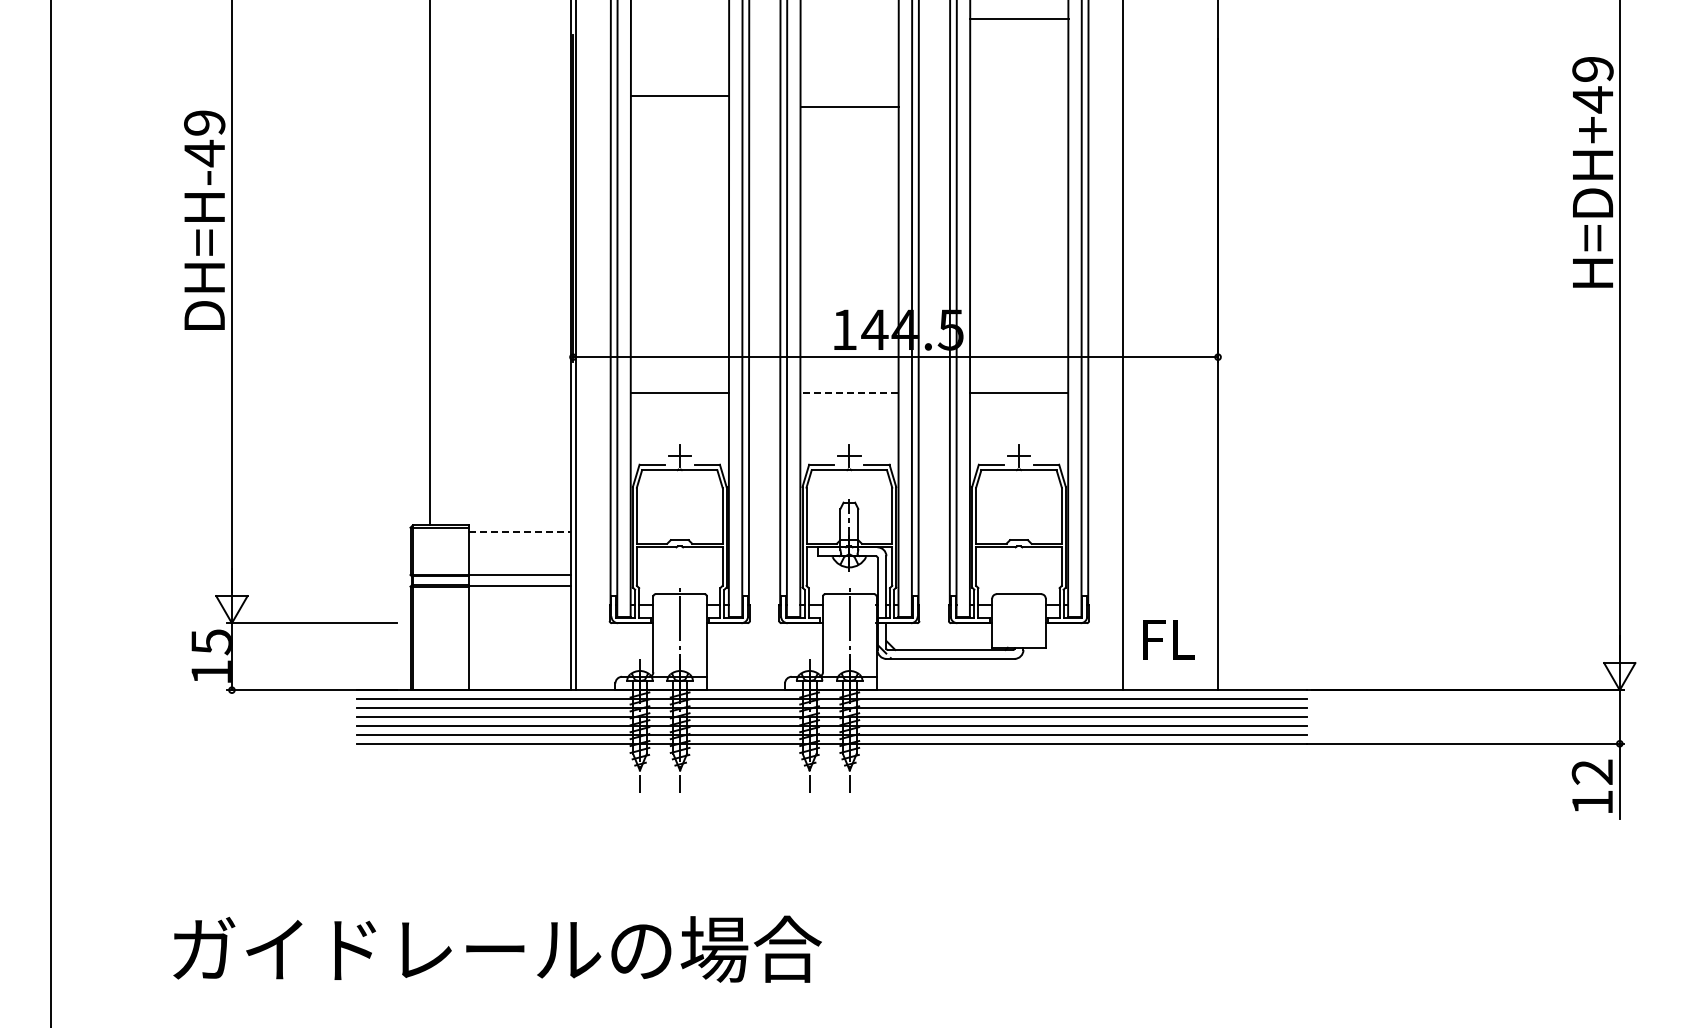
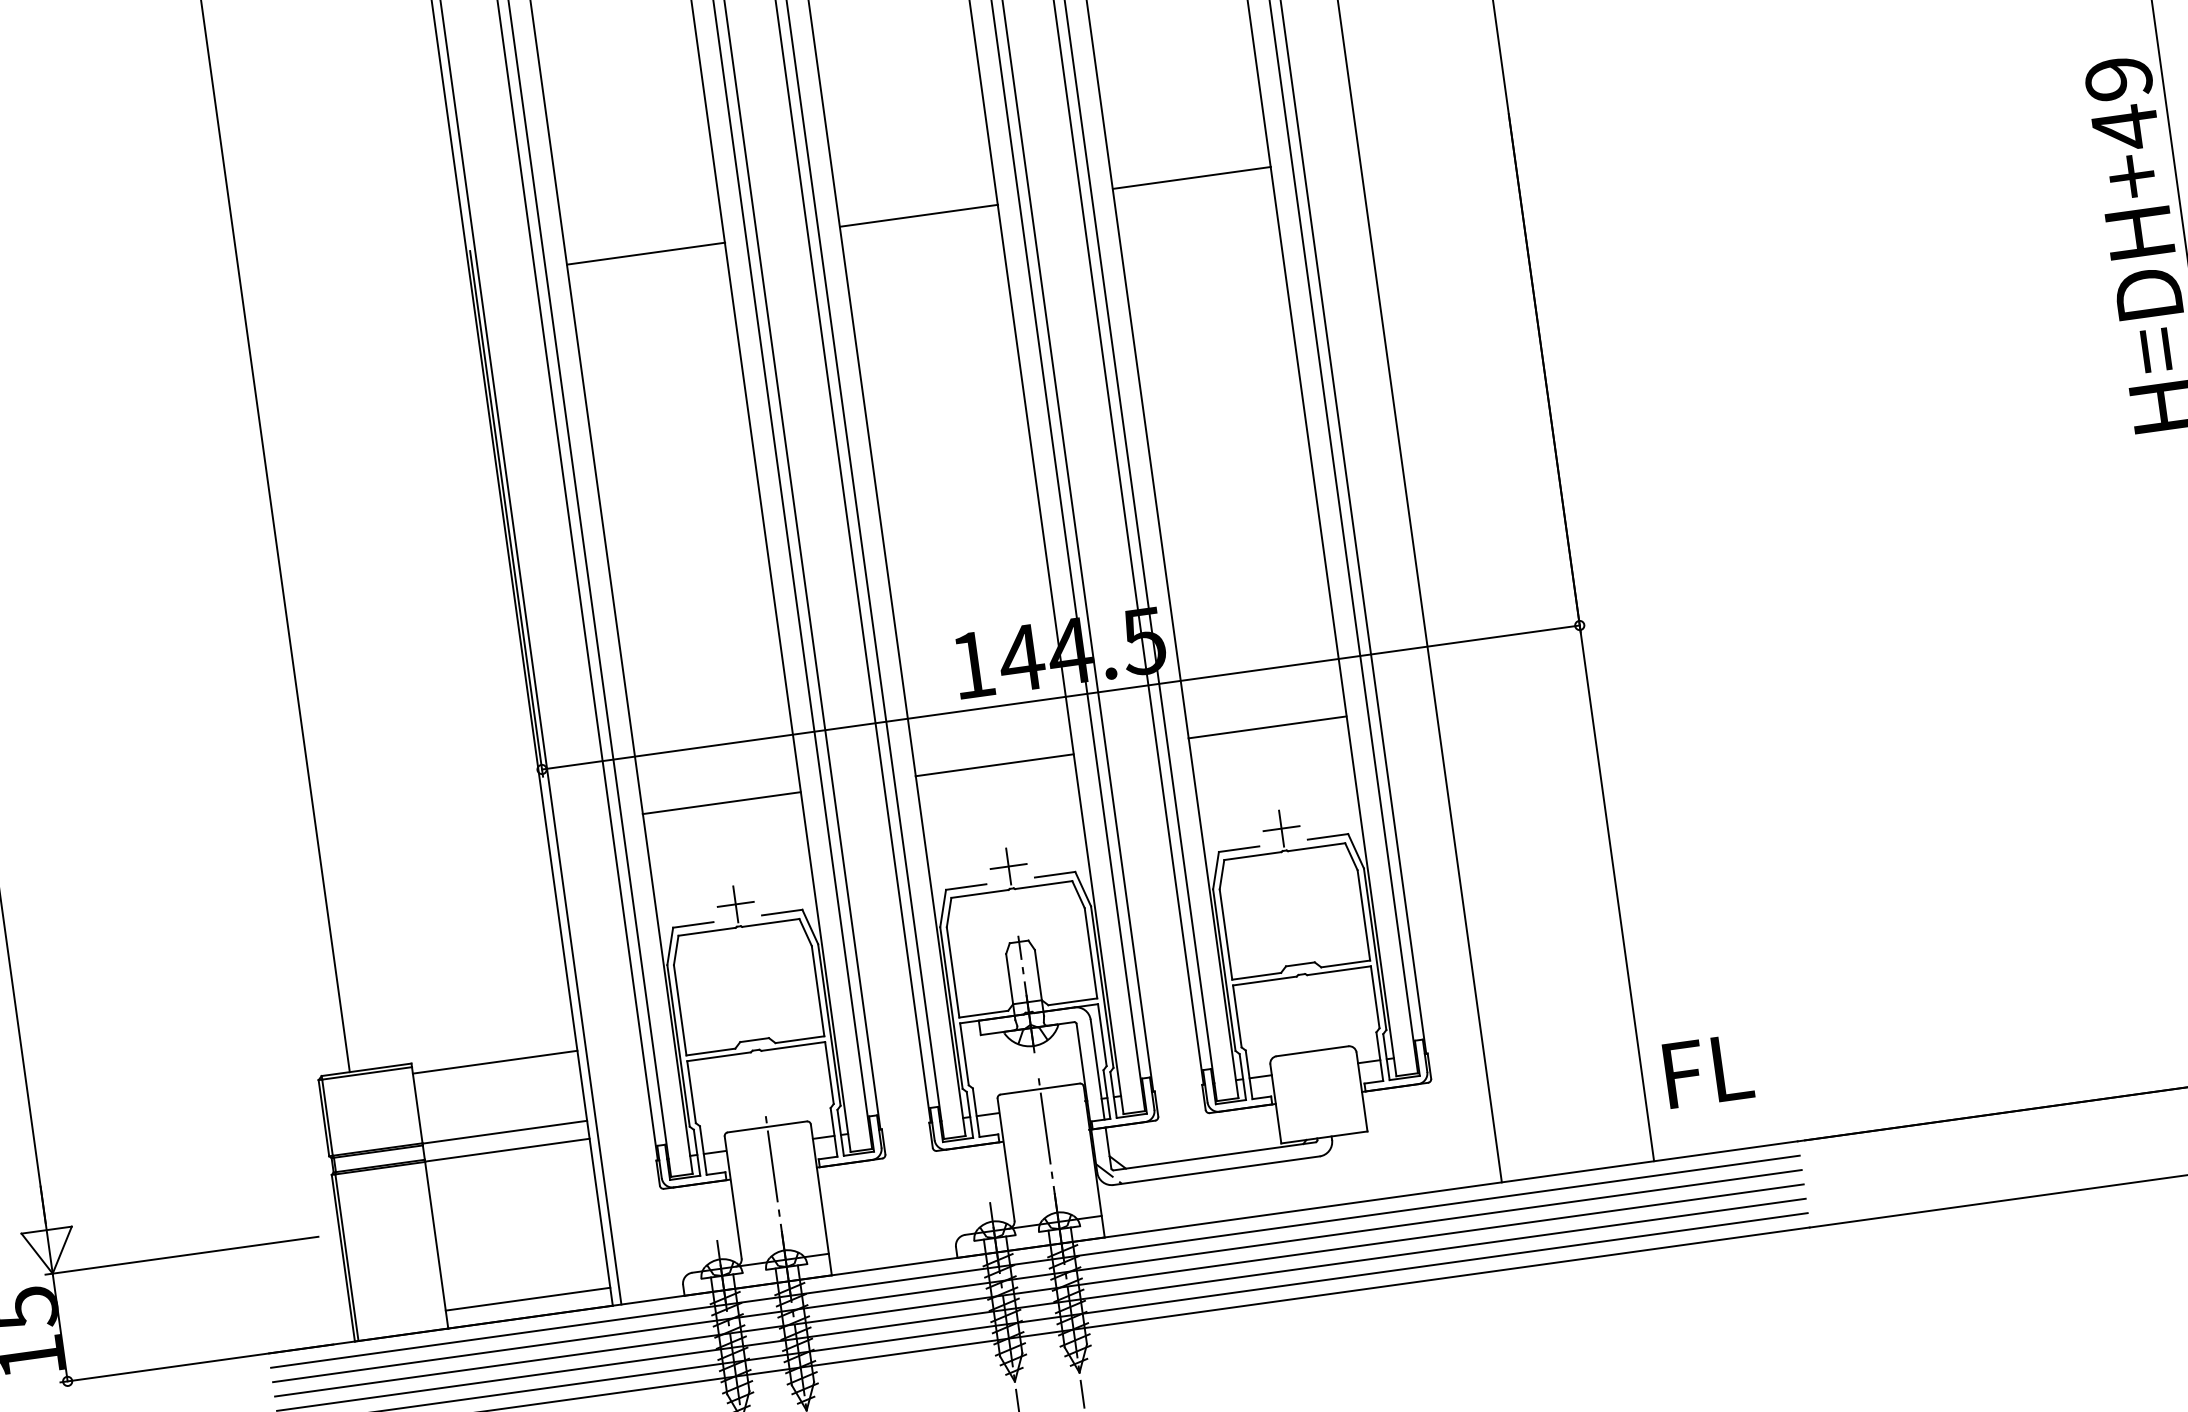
line: (1019, 19) -> (1192, 178), moved
line: (680, 96) -> (646, 253), moved
line: (849, 107) -> (918, 216), moved
line: (848, 392) -> (993, 764), dashed -> solid
line: (520, 531) -> (496, 1061), dashed -> solid
text: (1168, 639) -> (1707, 1070), moved
line: (519, 679) -> (527, 1300), added

